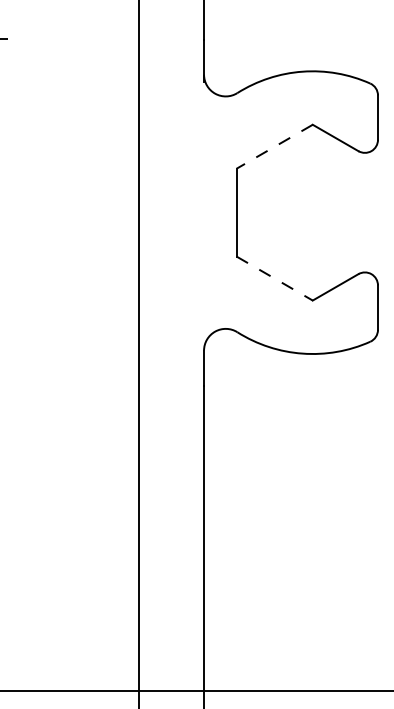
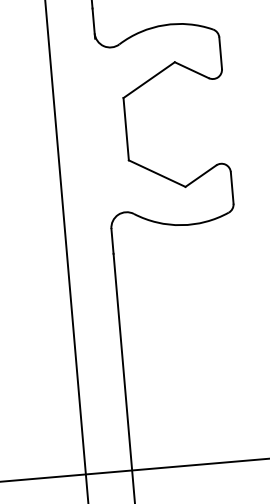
line: (274, 146) -> (149, 79), dashed -> solid
line: (274, 278) -> (157, 173), dashed -> solid

